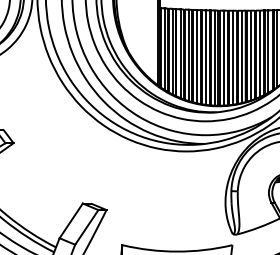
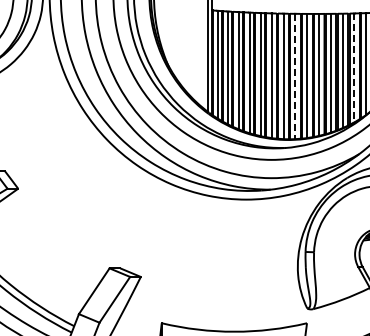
line: (268, 52) -> (354, 68), solid -> dashed
line: (223, 58) -> (295, 76), solid -> dashed

